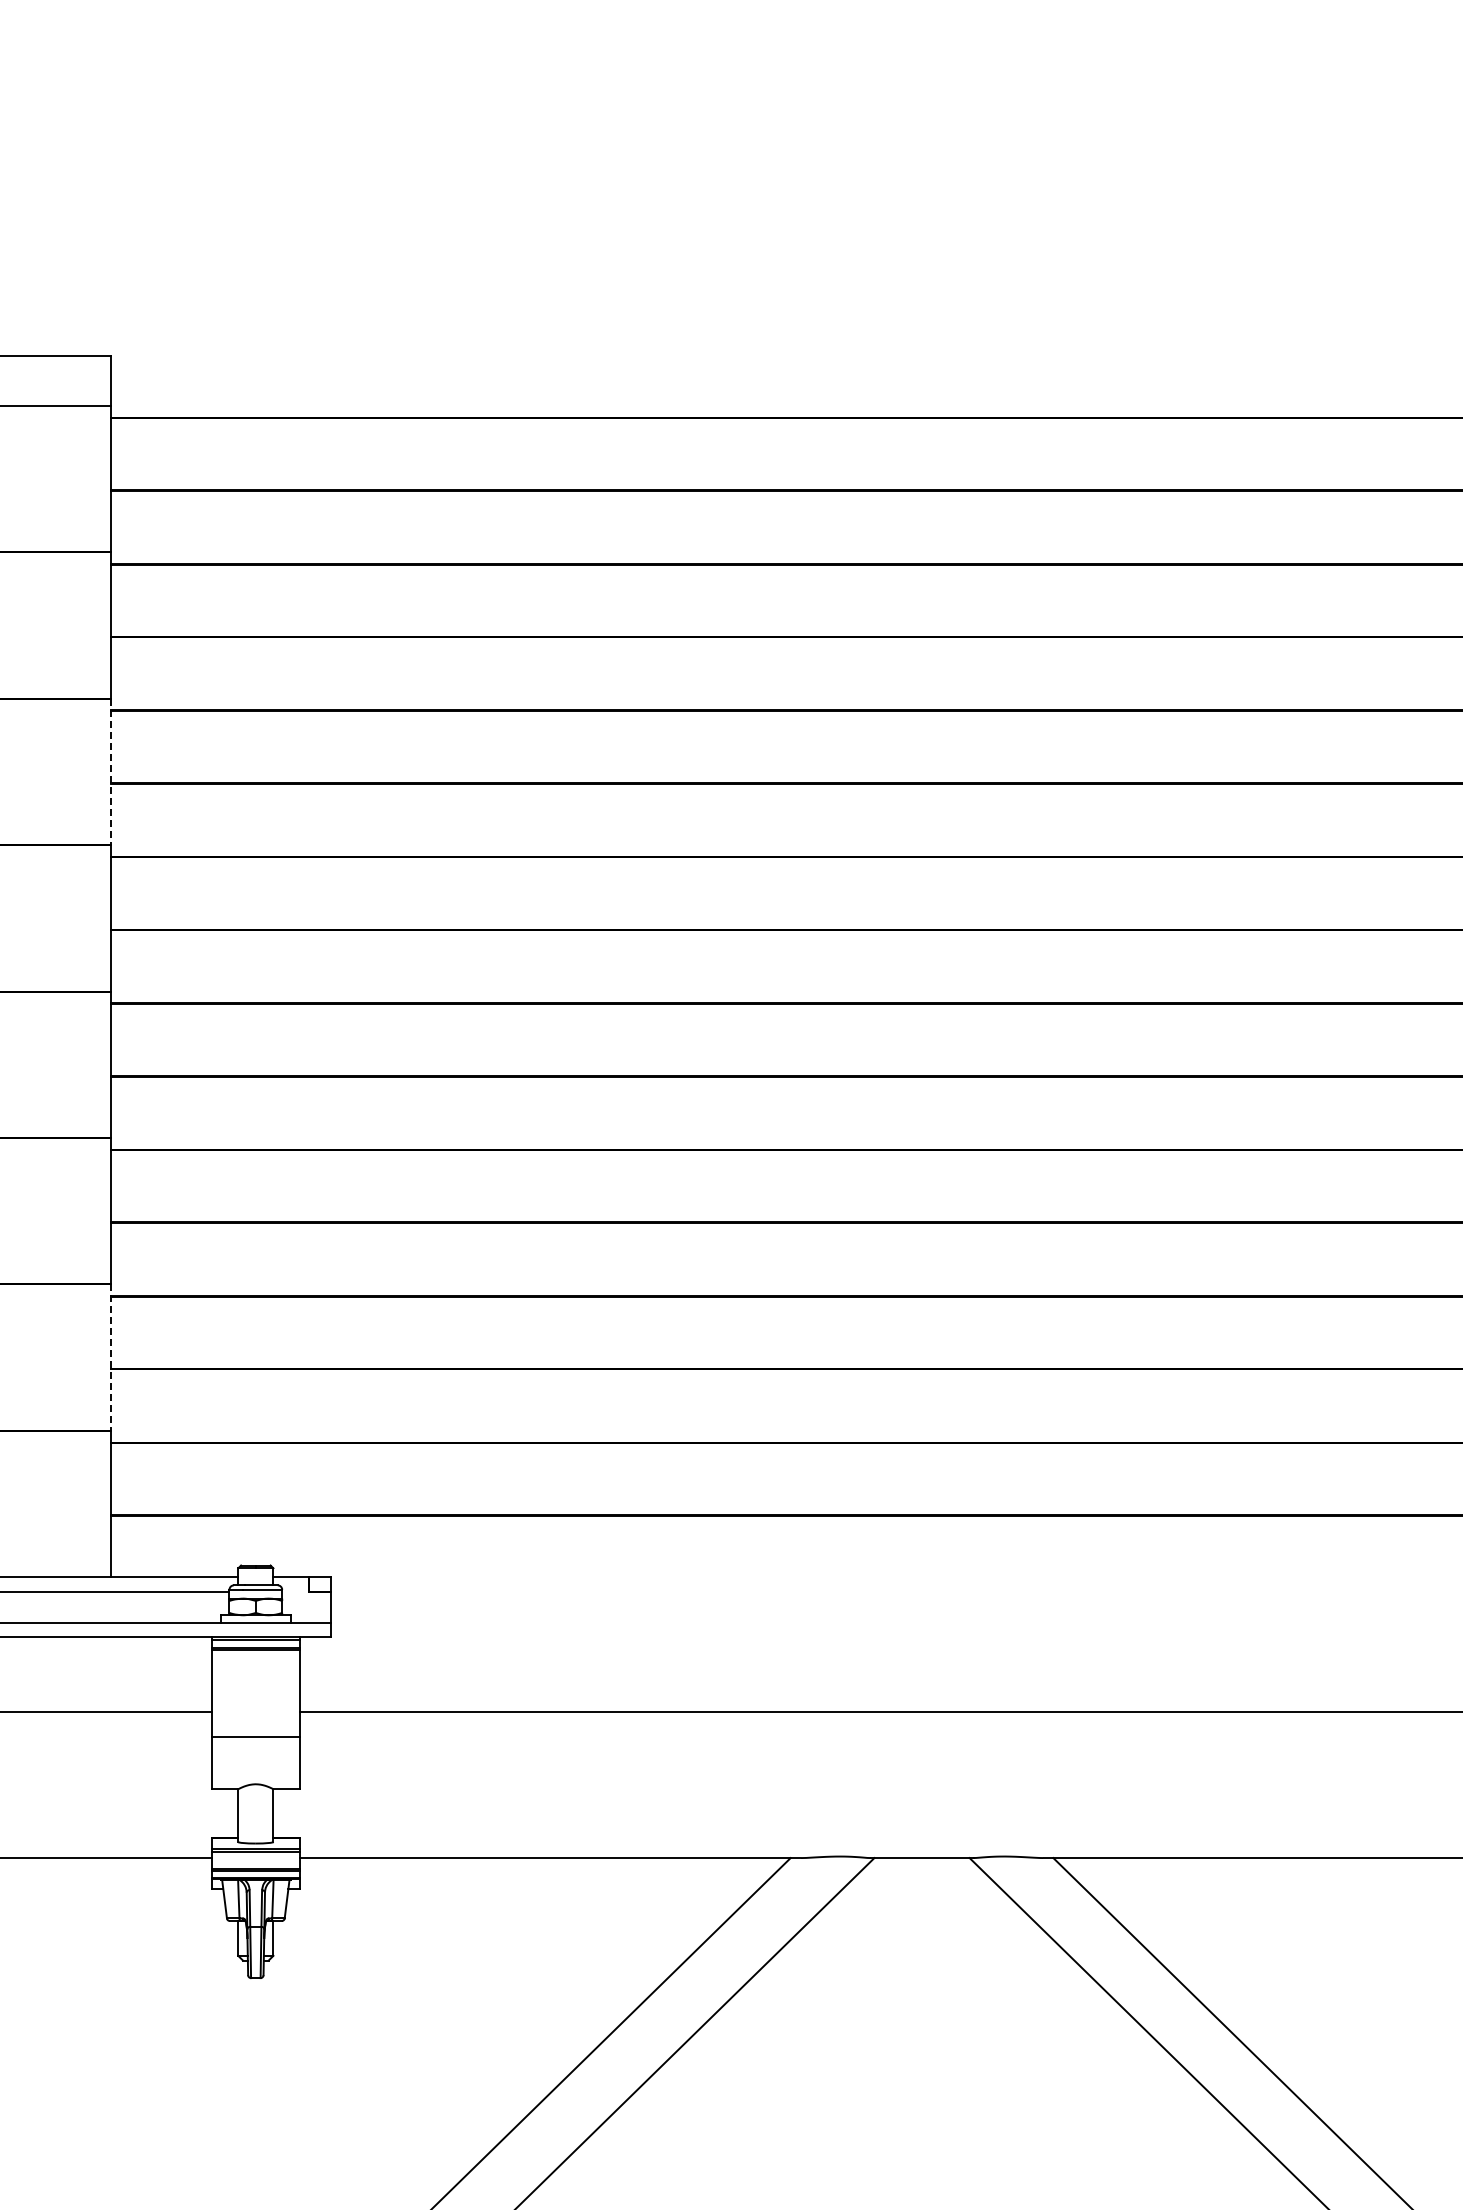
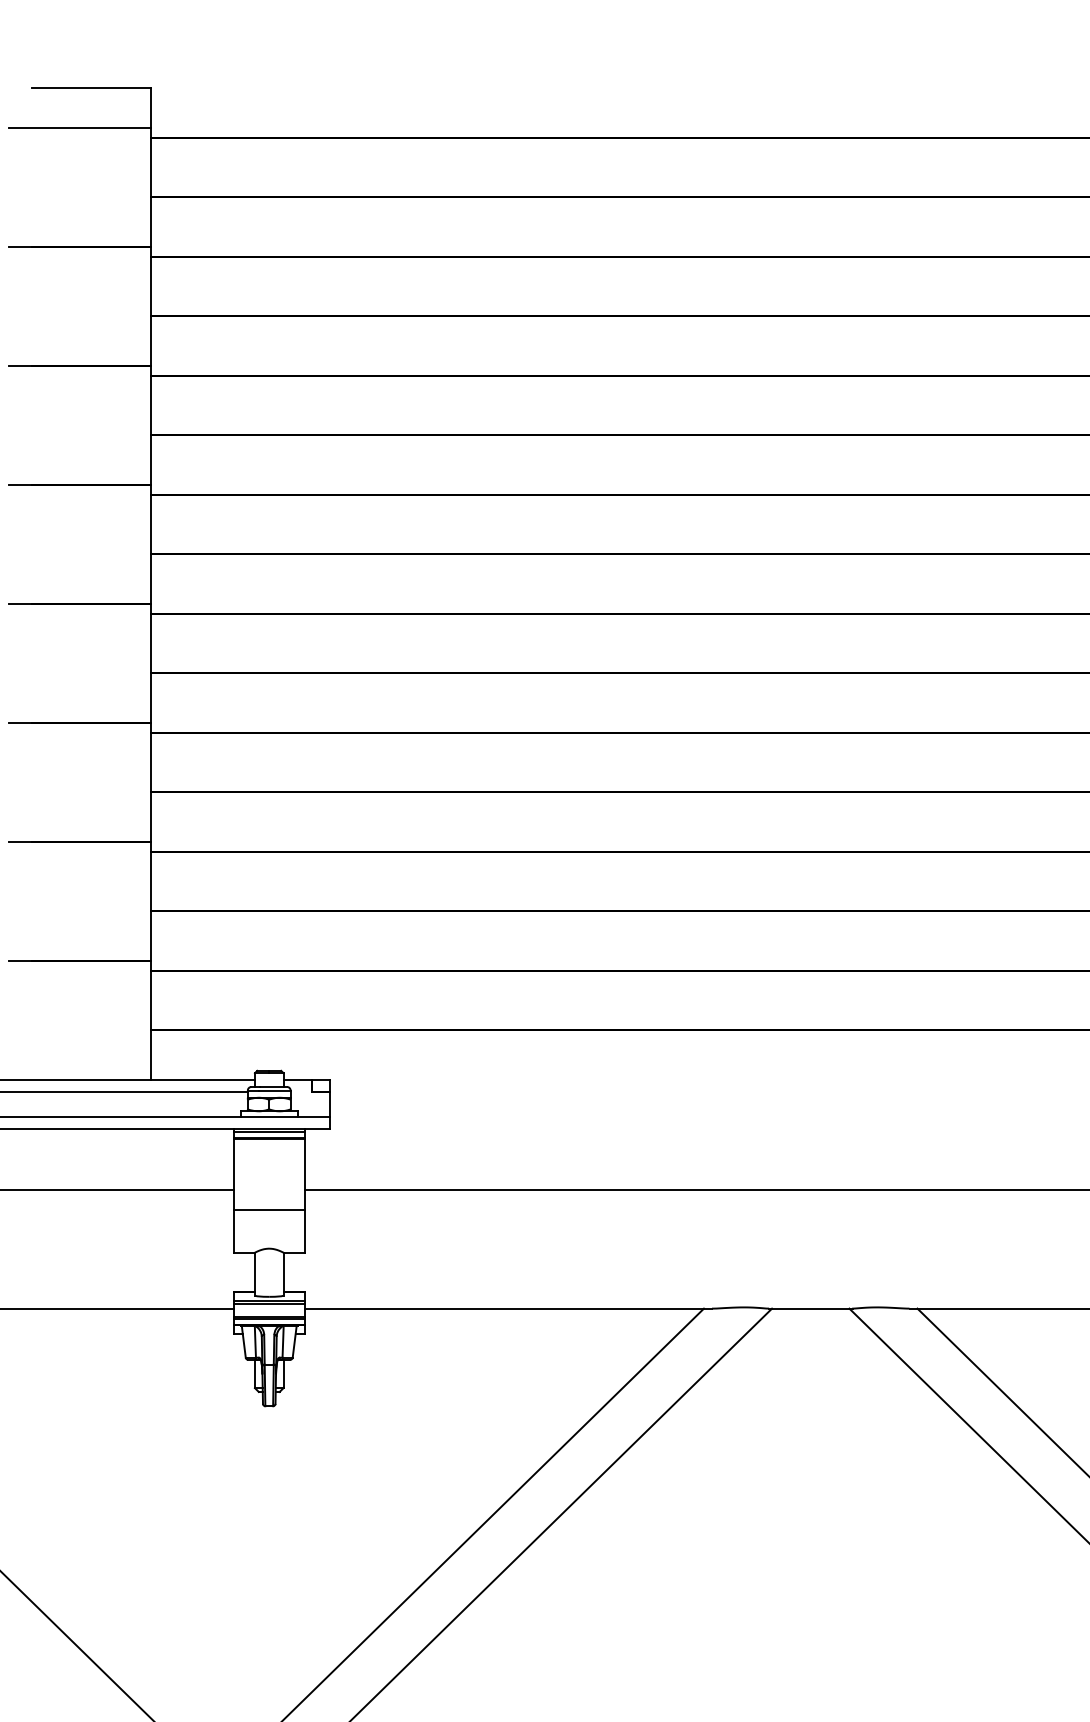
line: (110, 772) -> (151, 426), dashed -> solid
line: (110, 1358) -> (151, 902), dashed -> solid

